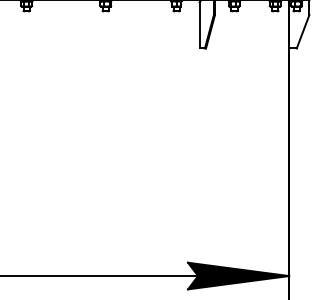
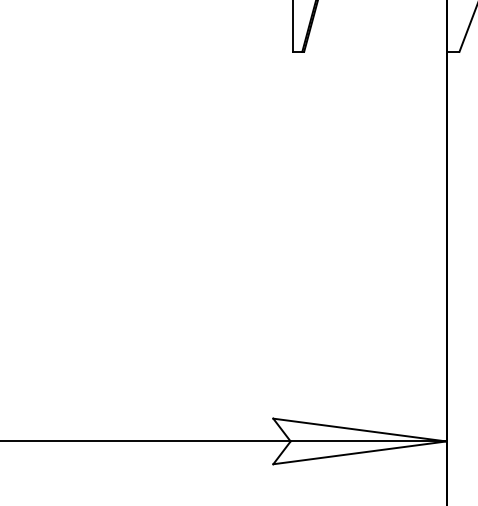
fill: (238, 275) -> (359, 440), removed

